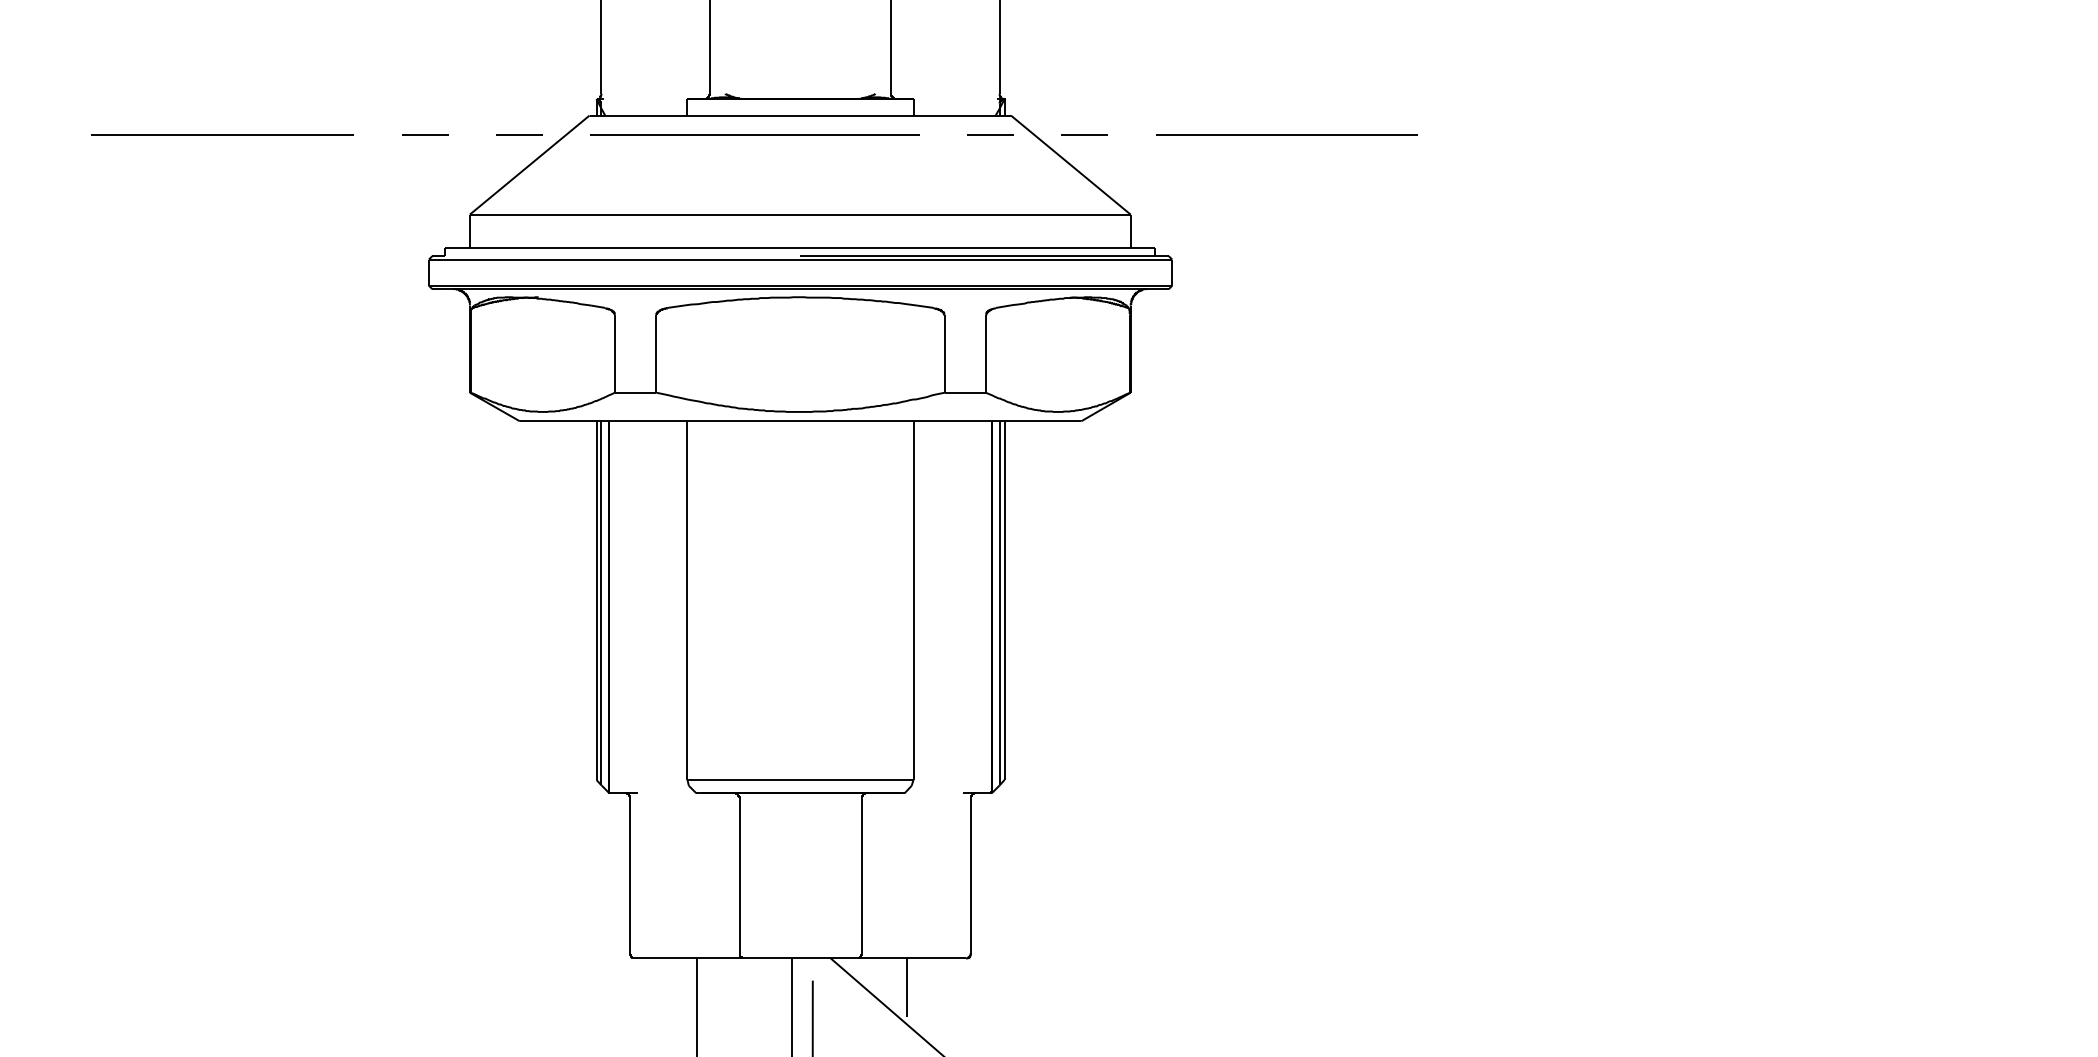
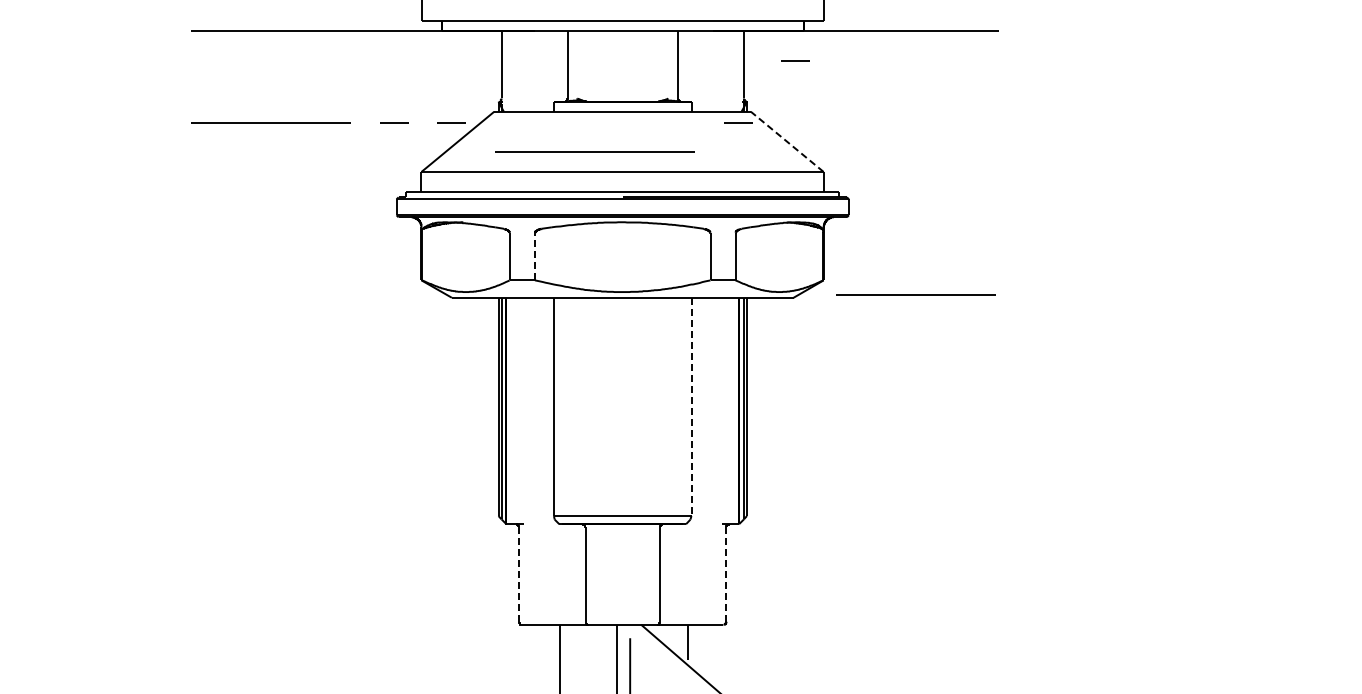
line: (754, 133) -> (594, 151), moved
line: (1084, 133) -> (795, 60), moved
line: (1286, 133) -> (915, 294), moved
line: (1069, 164) -> (786, 141), solid -> dashed
line: (655, 353) -> (534, 256), solid -> dashed
line: (913, 601) -> (691, 407), solid -> dashed
line: (971, 875) -> (726, 574), solid -> dashed
line: (630, 877) -> (519, 575), solid -> dashed

